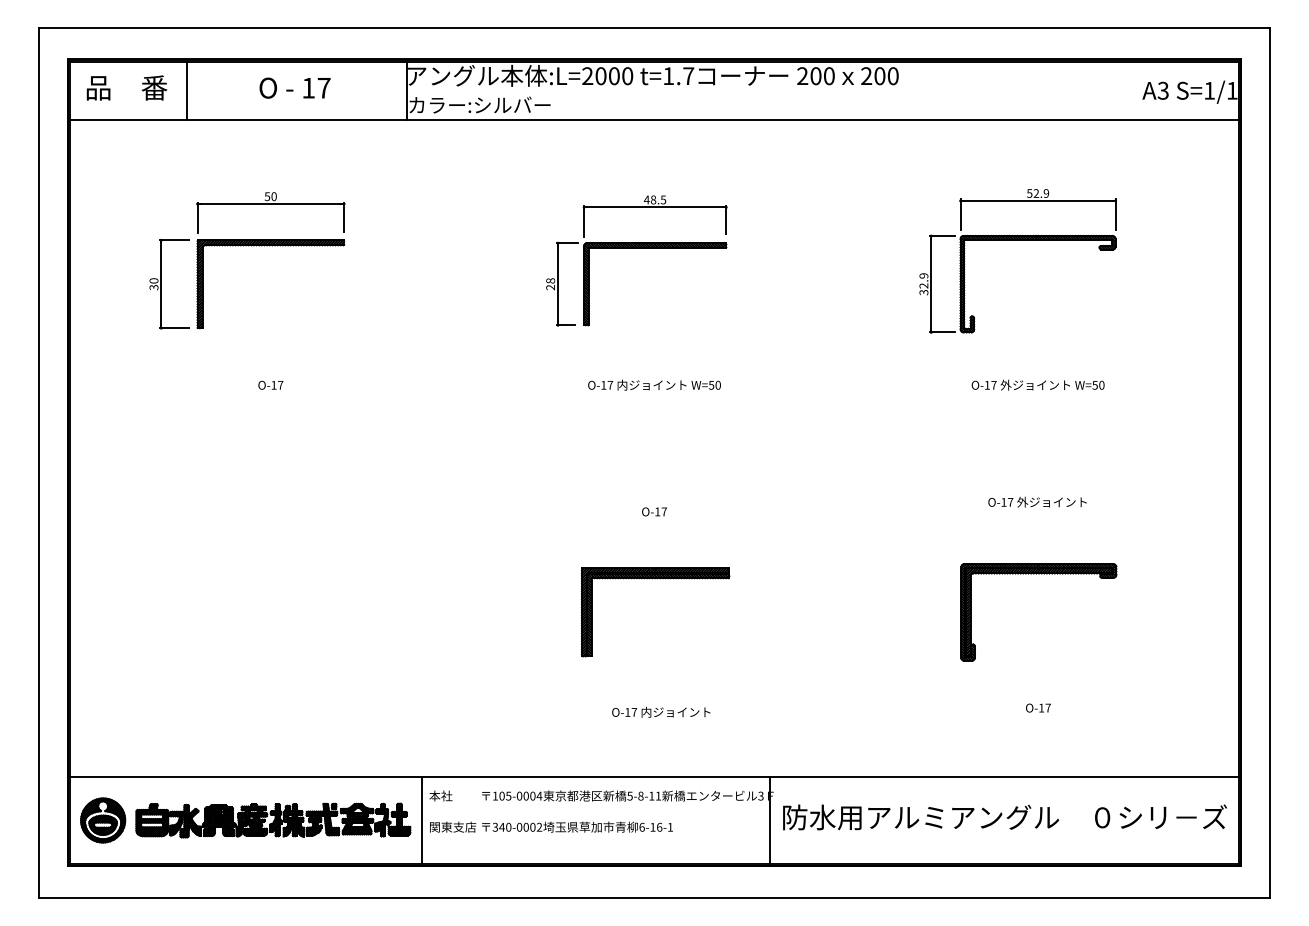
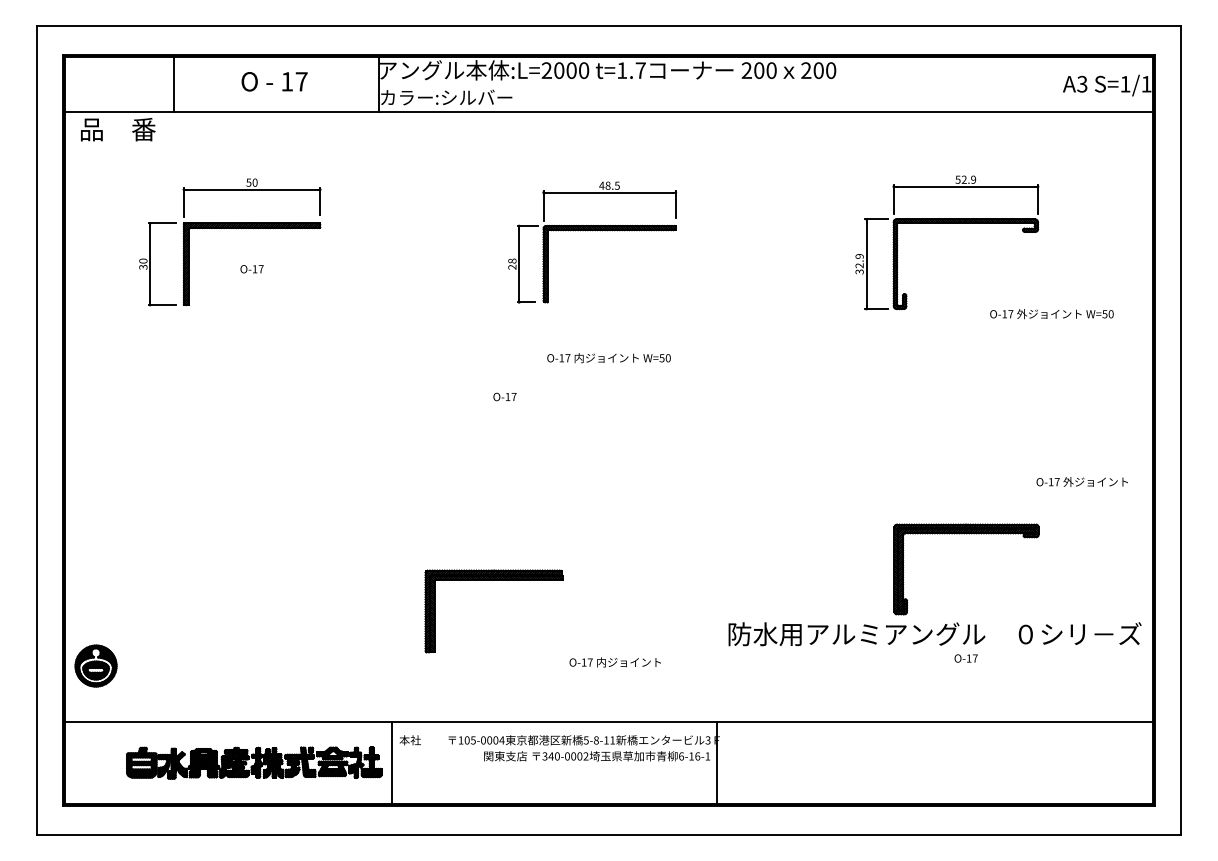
text: (127, 87) -> (118, 129), moved
text: (270, 385) -> (251, 269), moved
text: (1037, 385) -> (1051, 314), moved
text: (1036, 501) -> (1081, 481), moved
text: (653, 511) -> (504, 396), moved
part: (655, 579) -> (493, 580), moved
text: (1004, 817) -> (934, 634), moved
part: (102, 819) -> (95, 665), moved
text: (551, 827) -> (597, 756), moved

